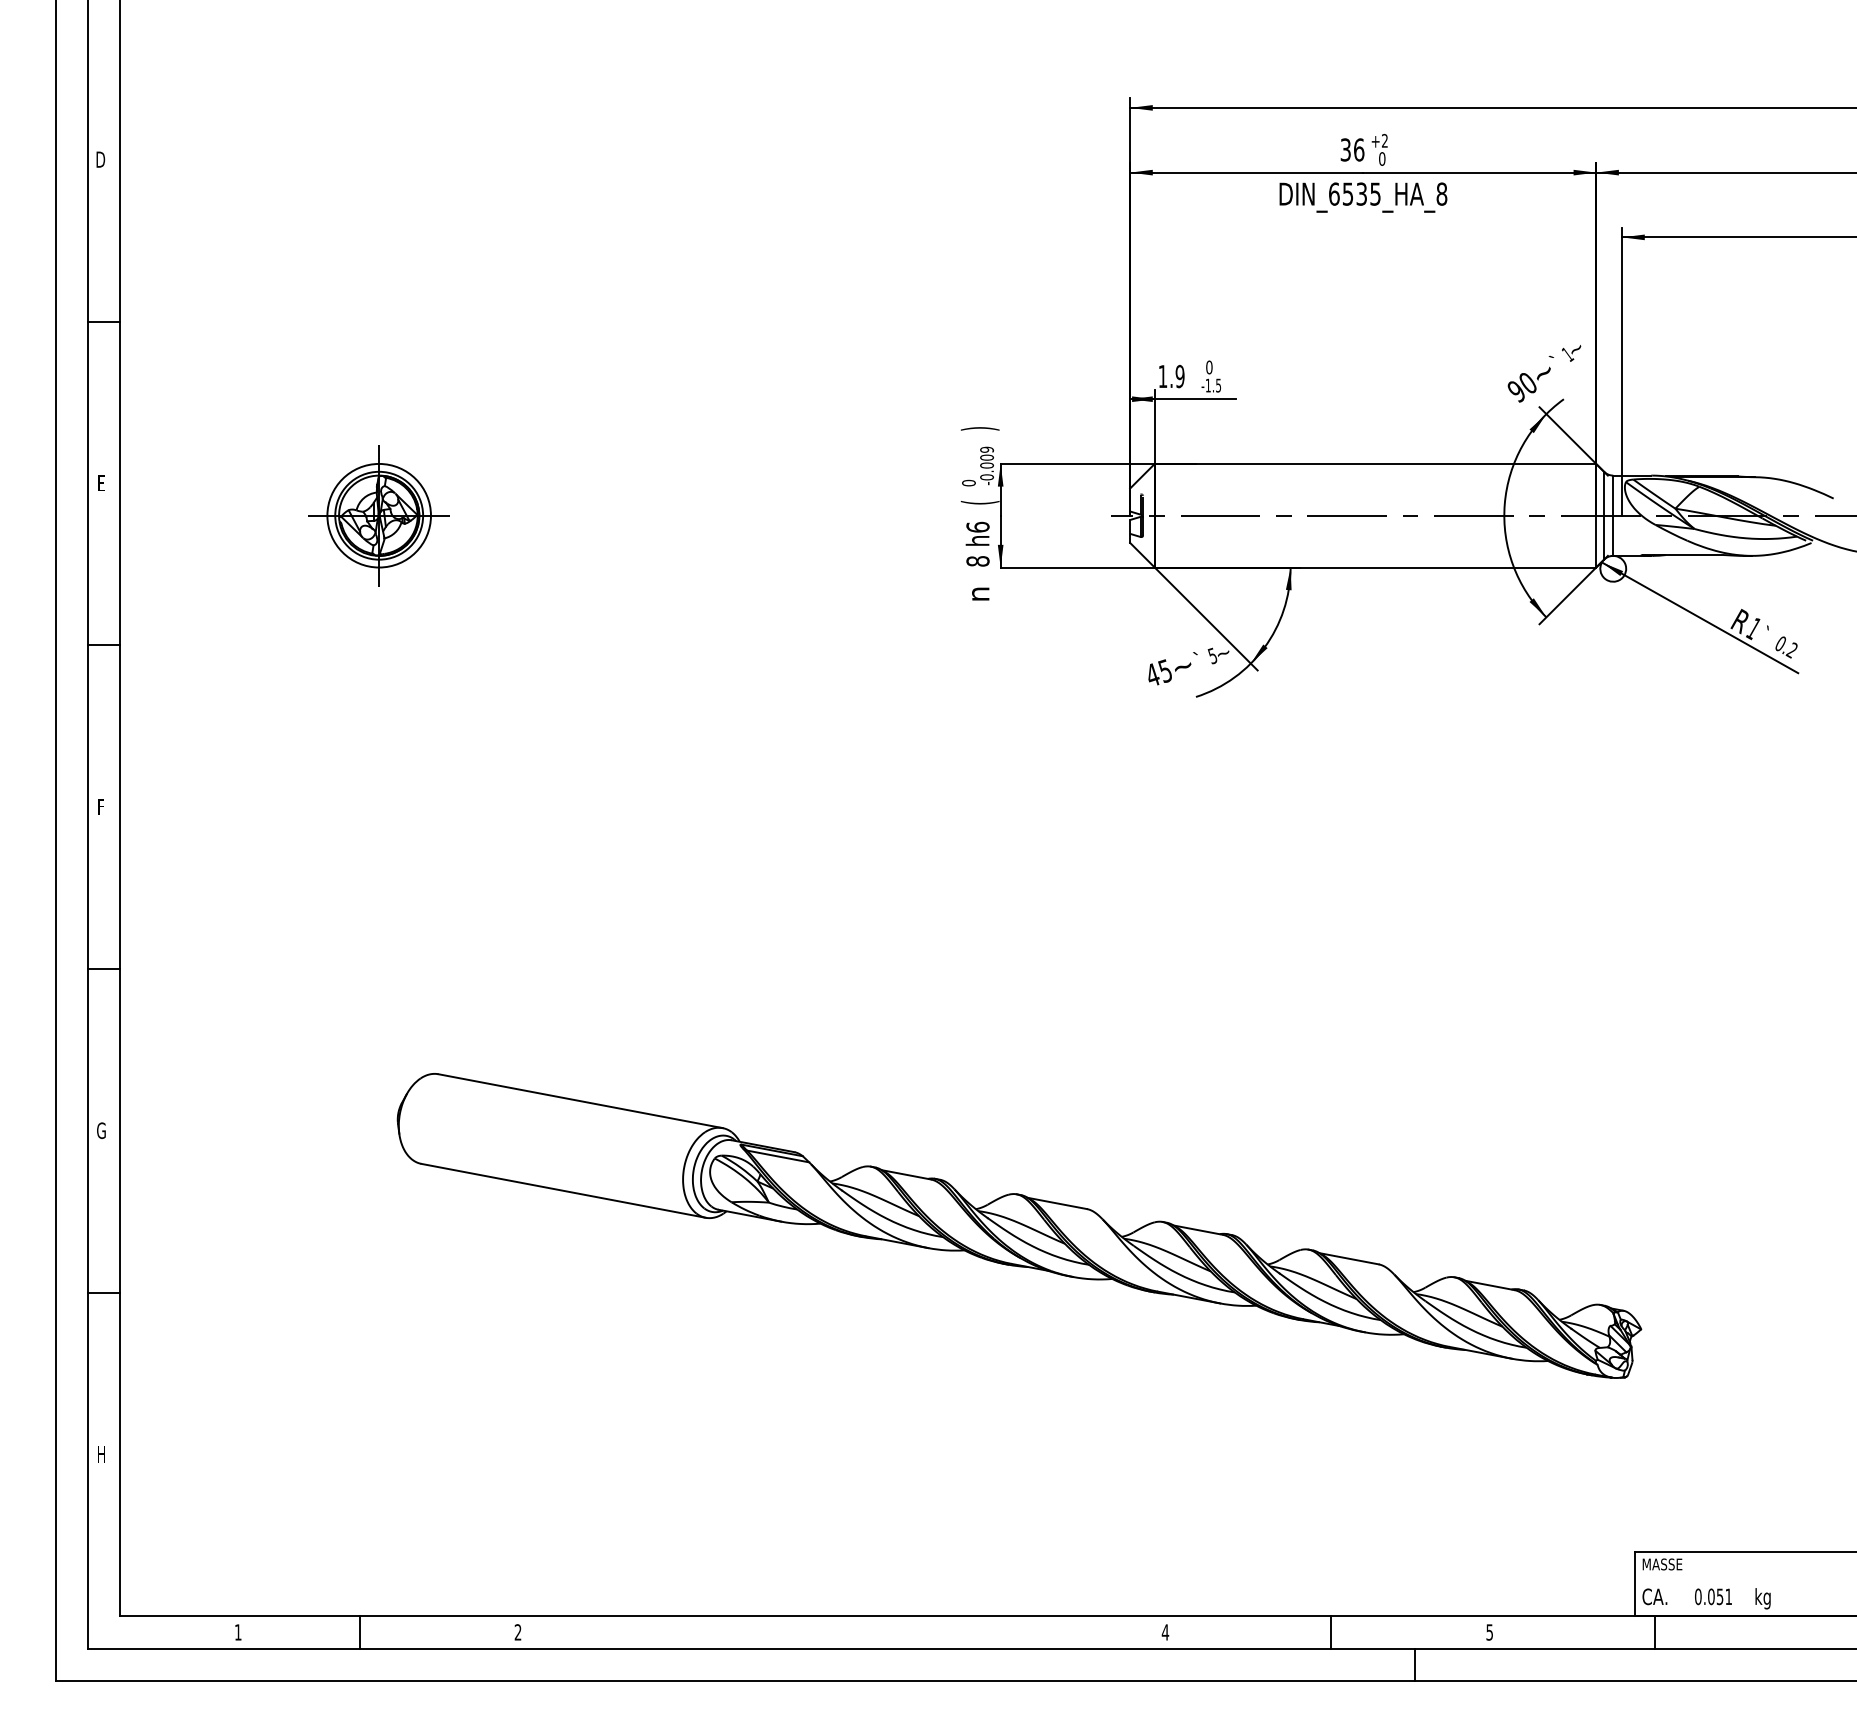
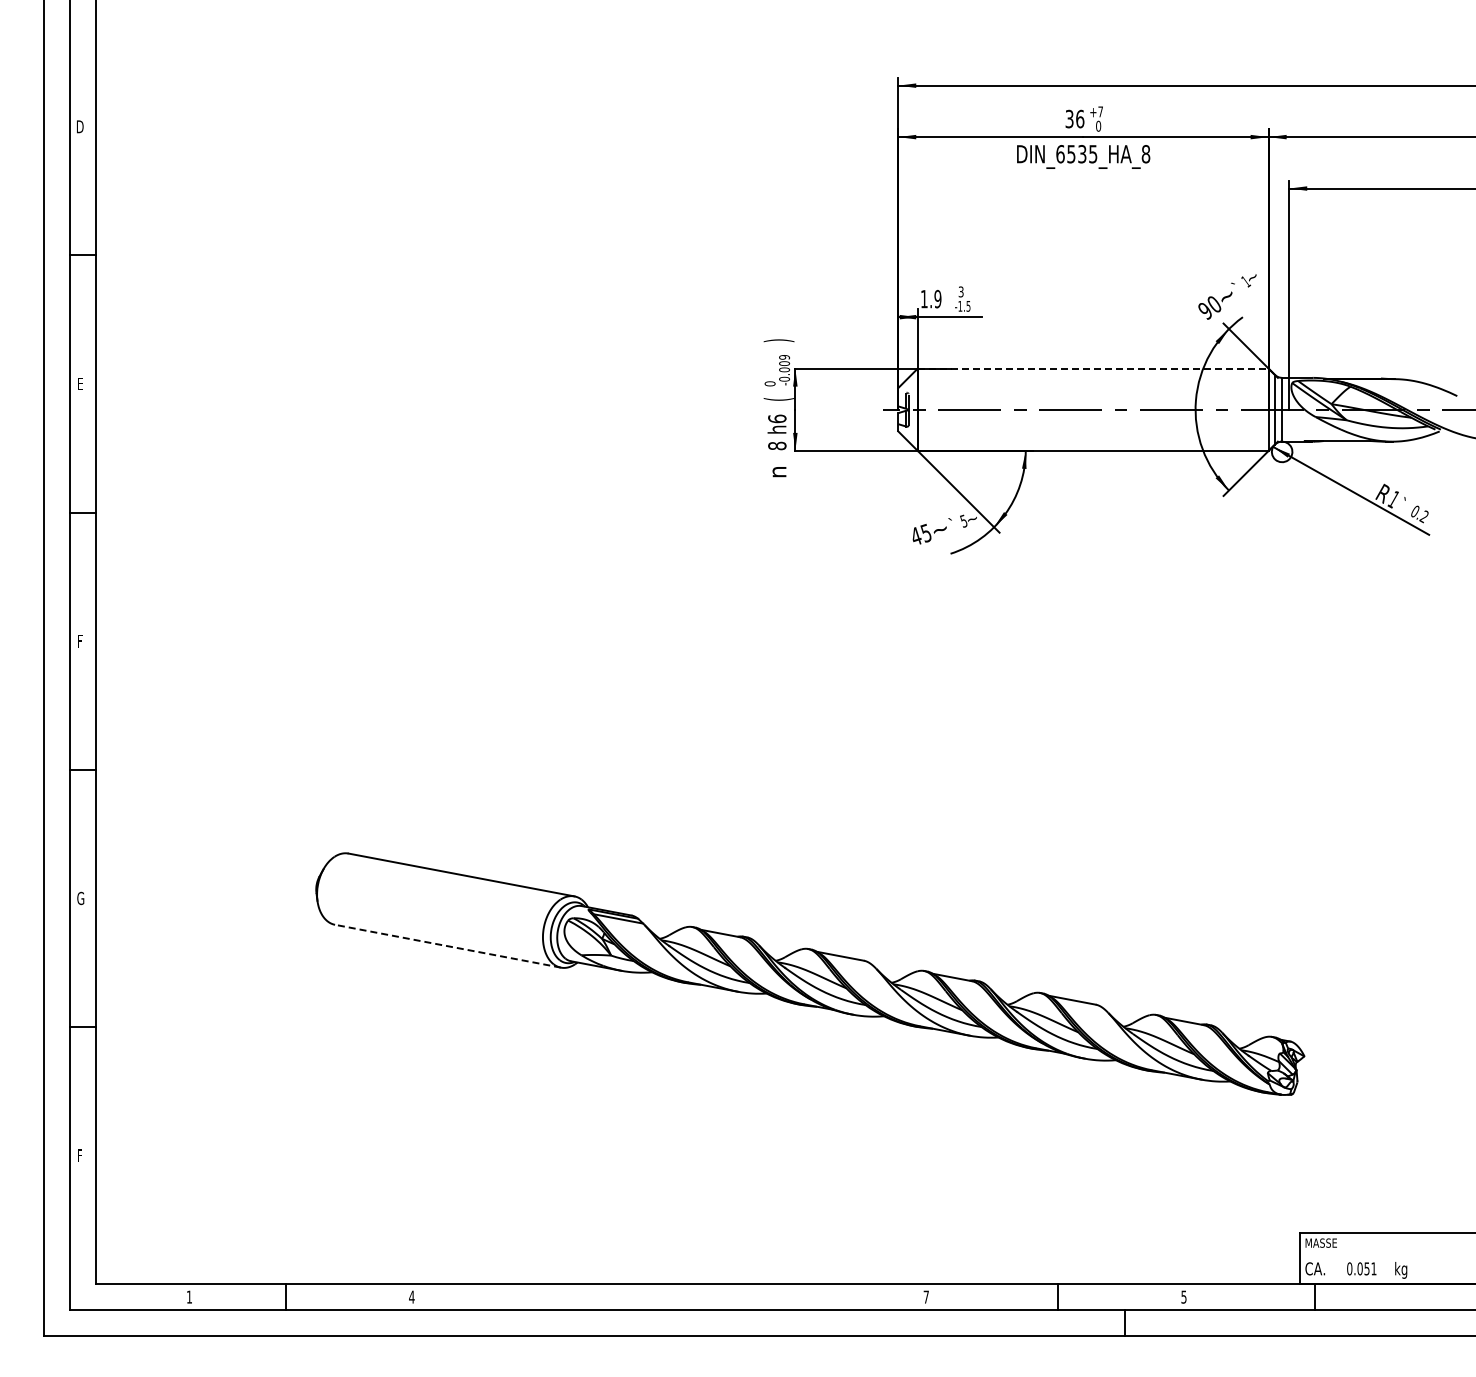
text: (1384, 140) -> (1100, 111), +2 -> +7
text: (1208, 366) -> (960, 291), 0 -> 3
line: (1375, 463) -> (1093, 368), solid -> dashed
part: (379, 515) -> (301, 409), removed
line: (564, 1191) -> (448, 946), solid -> dashed
text: (102, 1454) -> (81, 1155), H -> F
text: (517, 1631) -> (411, 1296), 2 -> 4
text: (1165, 1631) -> (926, 1296), 4 -> 7

